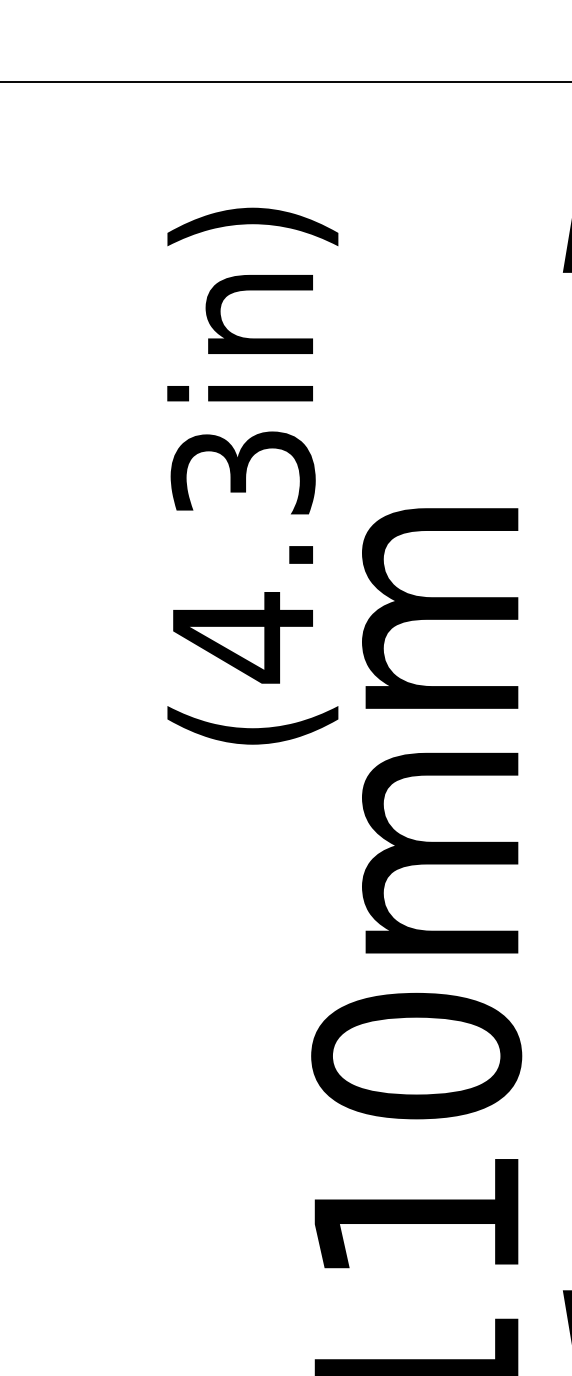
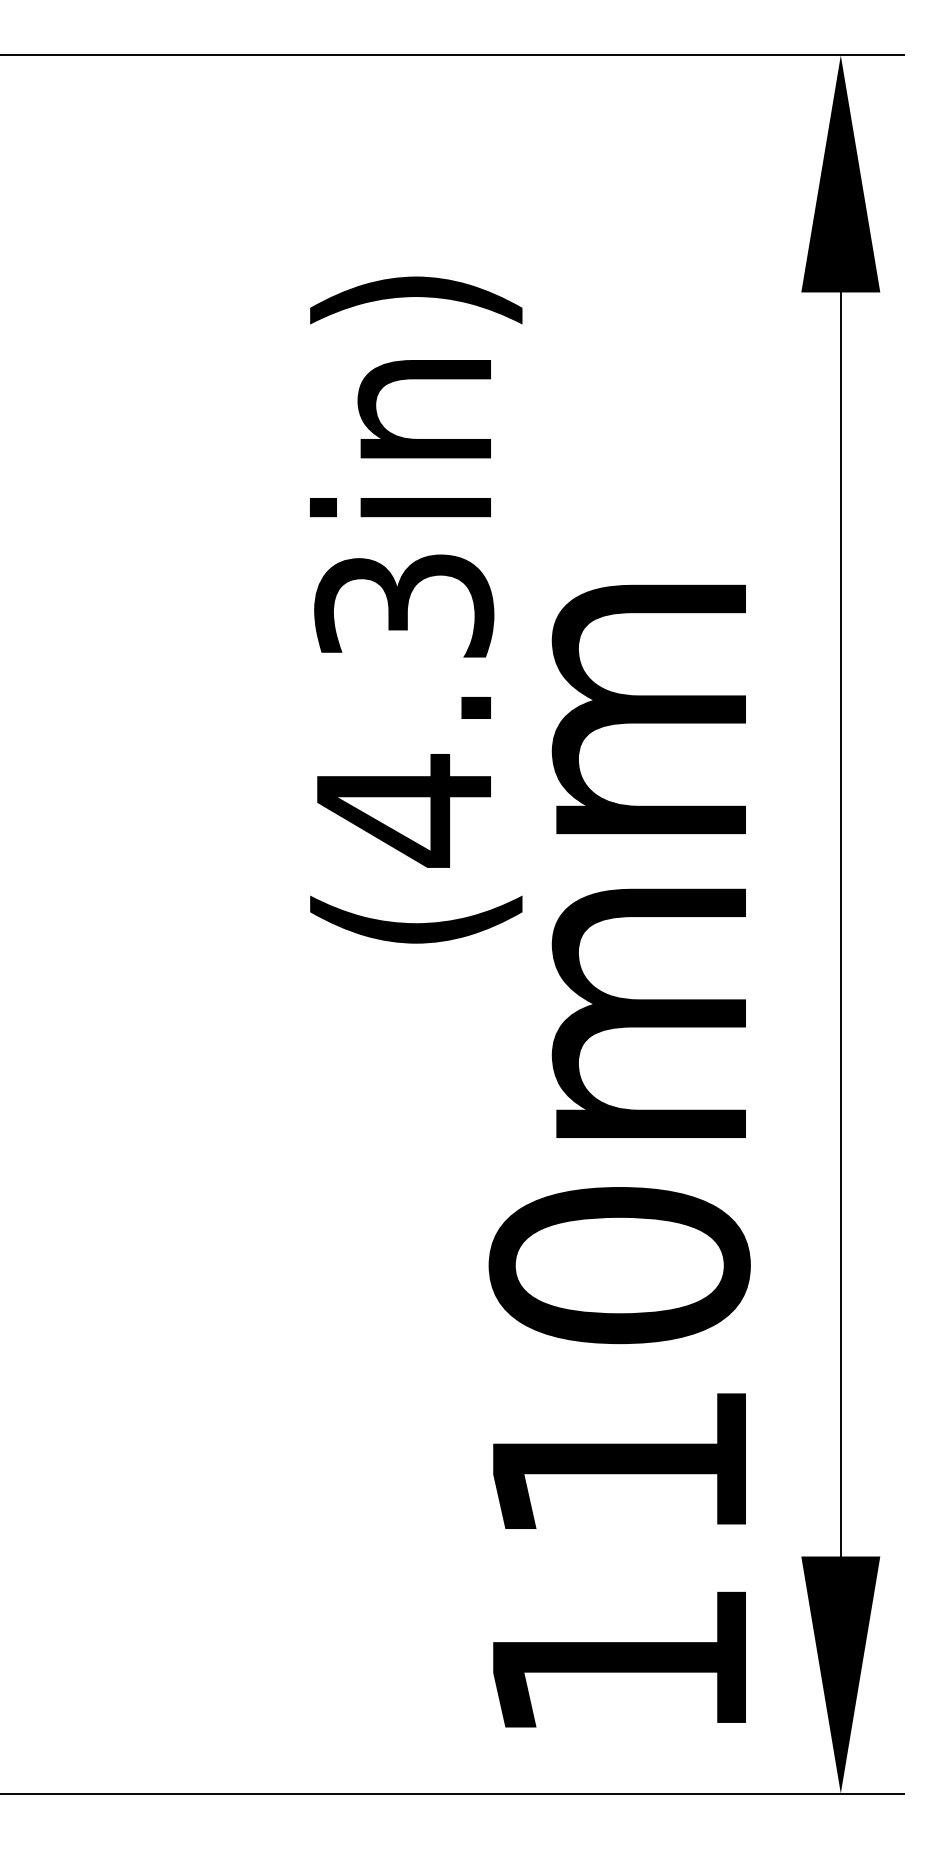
text: (253, 475) -> (416, 609), moved

